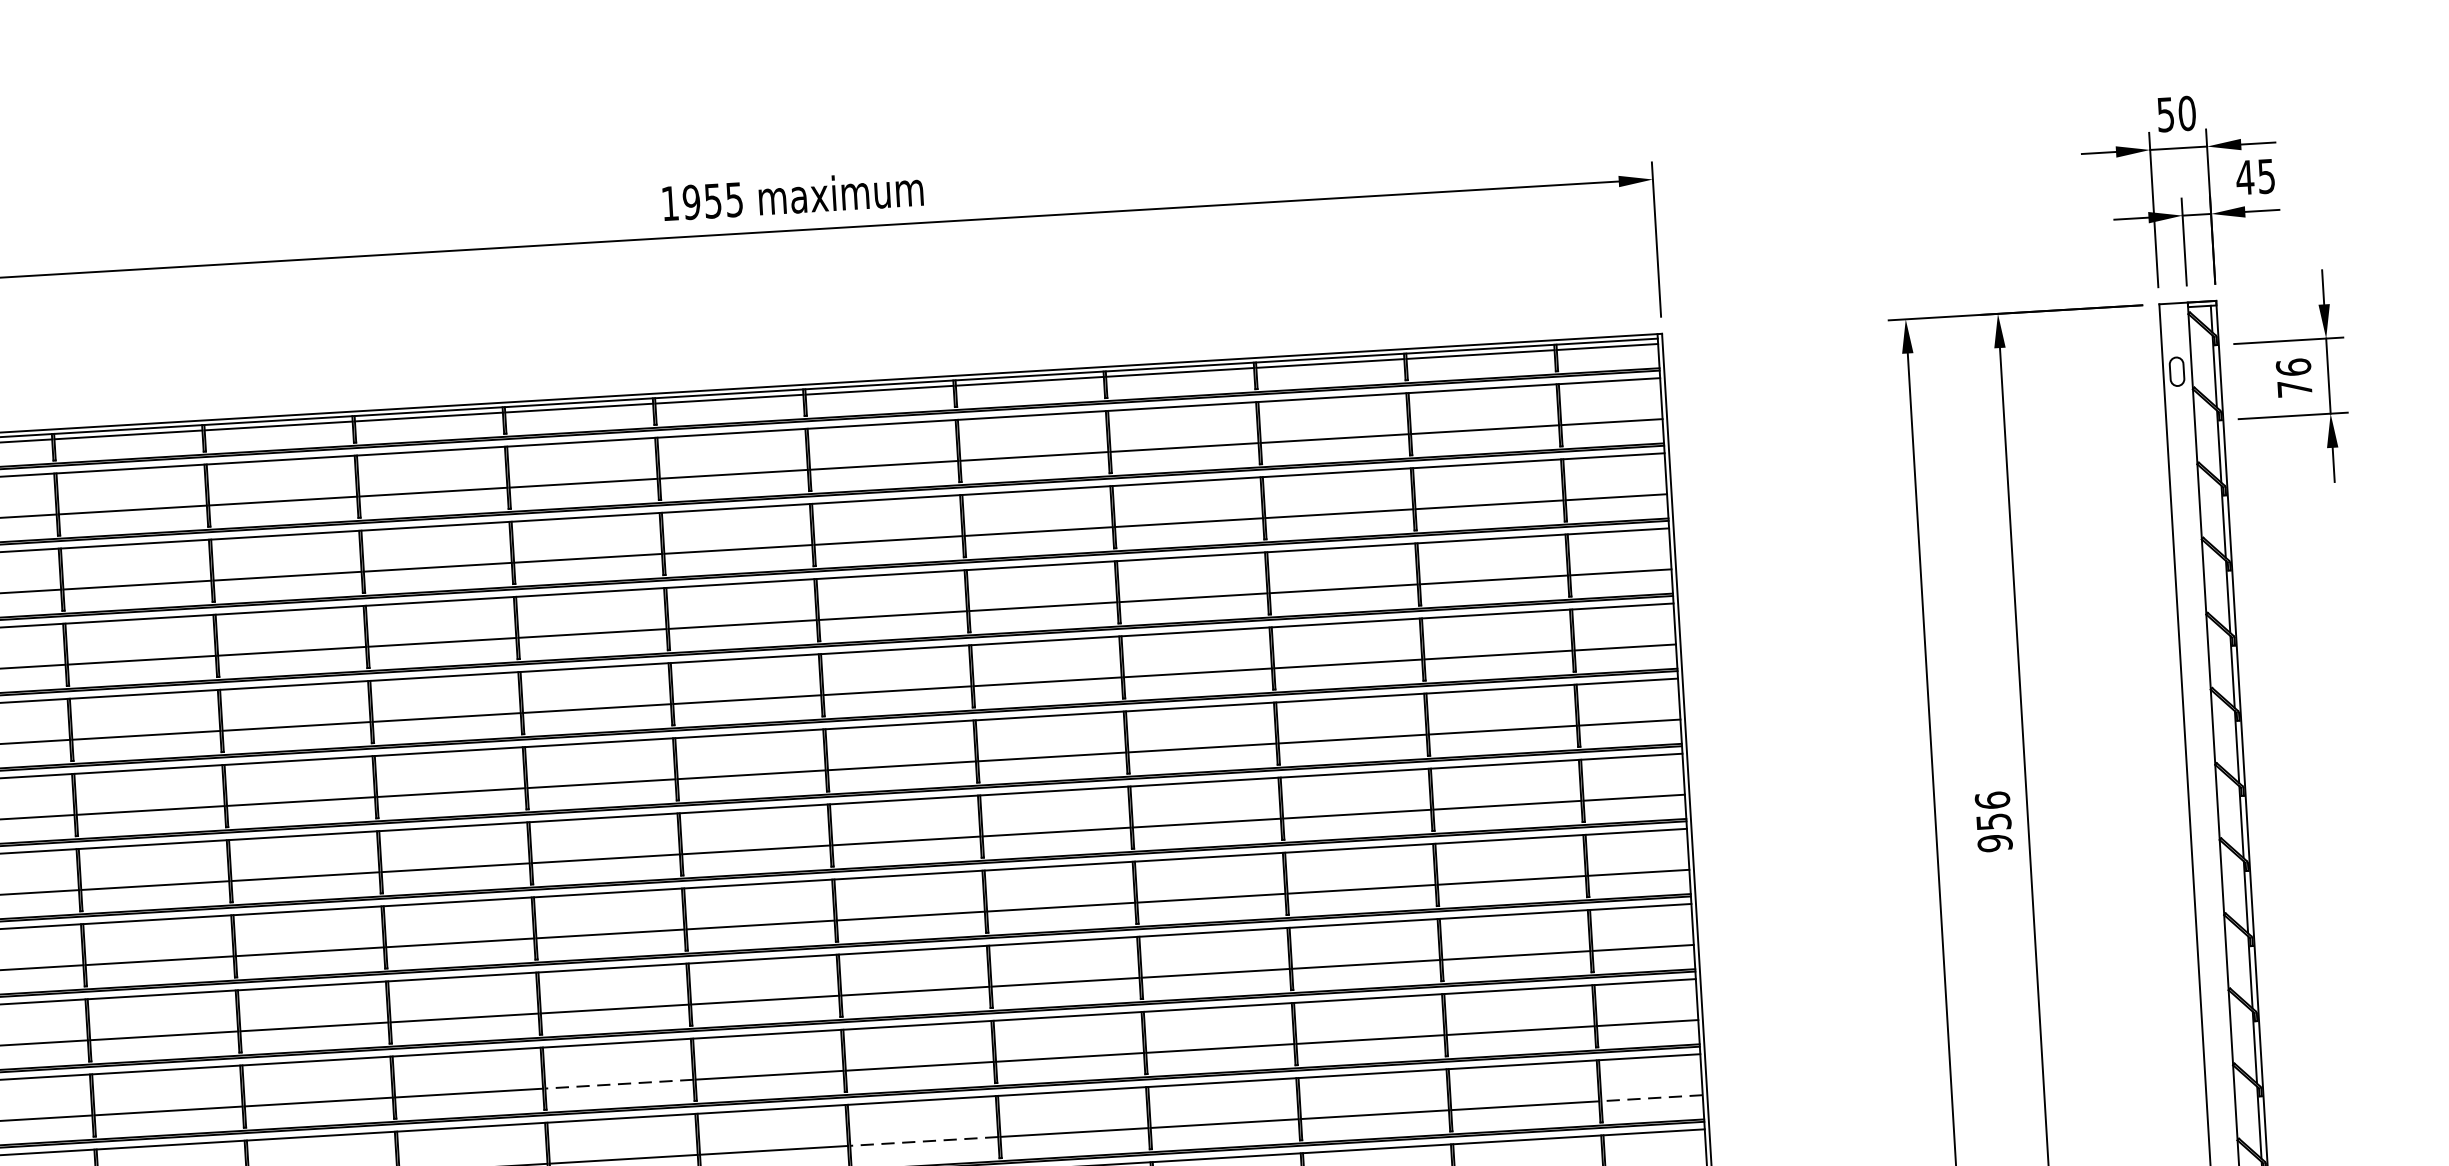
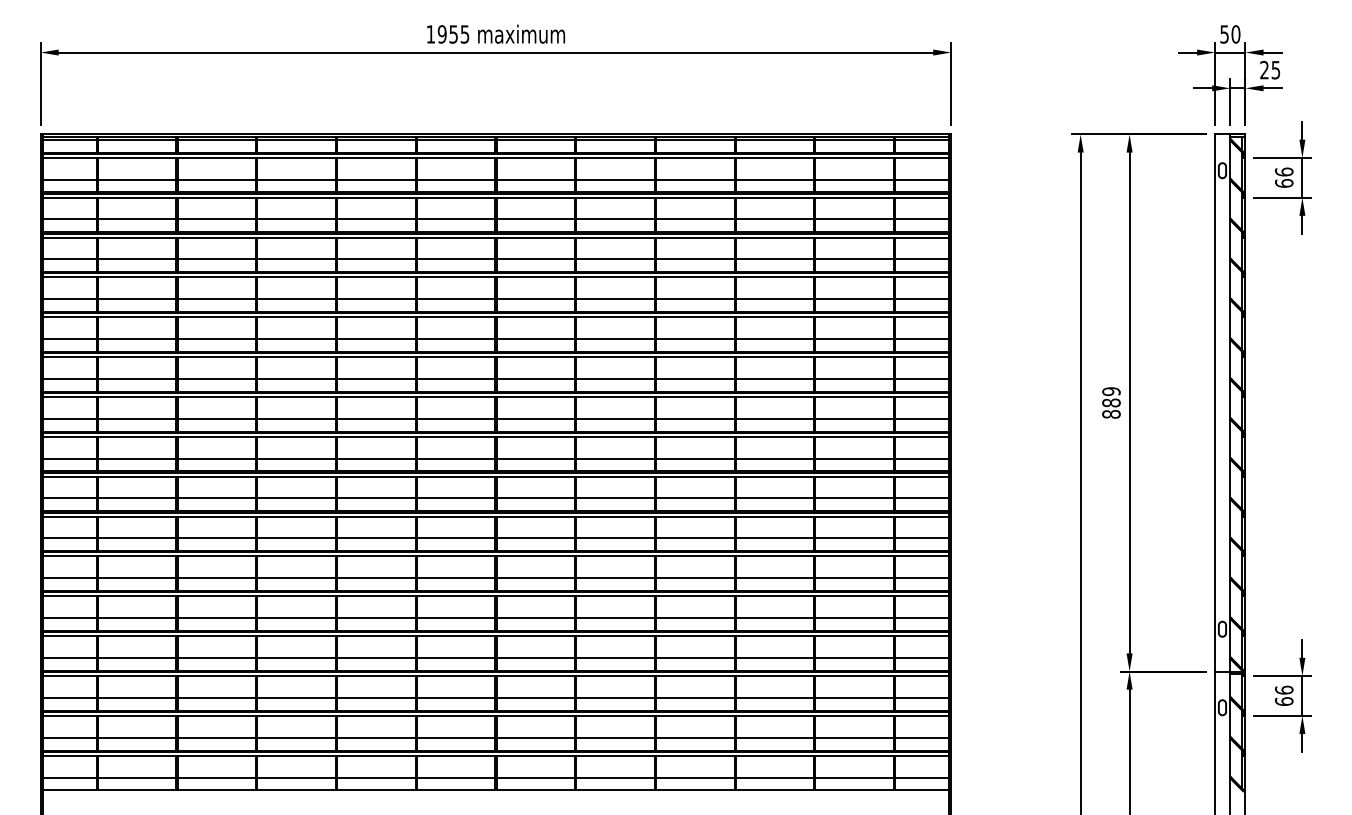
text: (2244, 176) -> (1264, 69), 45 -> 25
text: (2295, 387) -> (1284, 182), 76 -> 66
text: (1993, 820) -> (1111, 402), 956 -> 889
line: (617, 1084) -> (375, 498), dashed -> solid
line: (1652, 1098) -> (922, 538), dashed -> solid
line: (923, 1141) -> (535, 538), dashed -> solid

